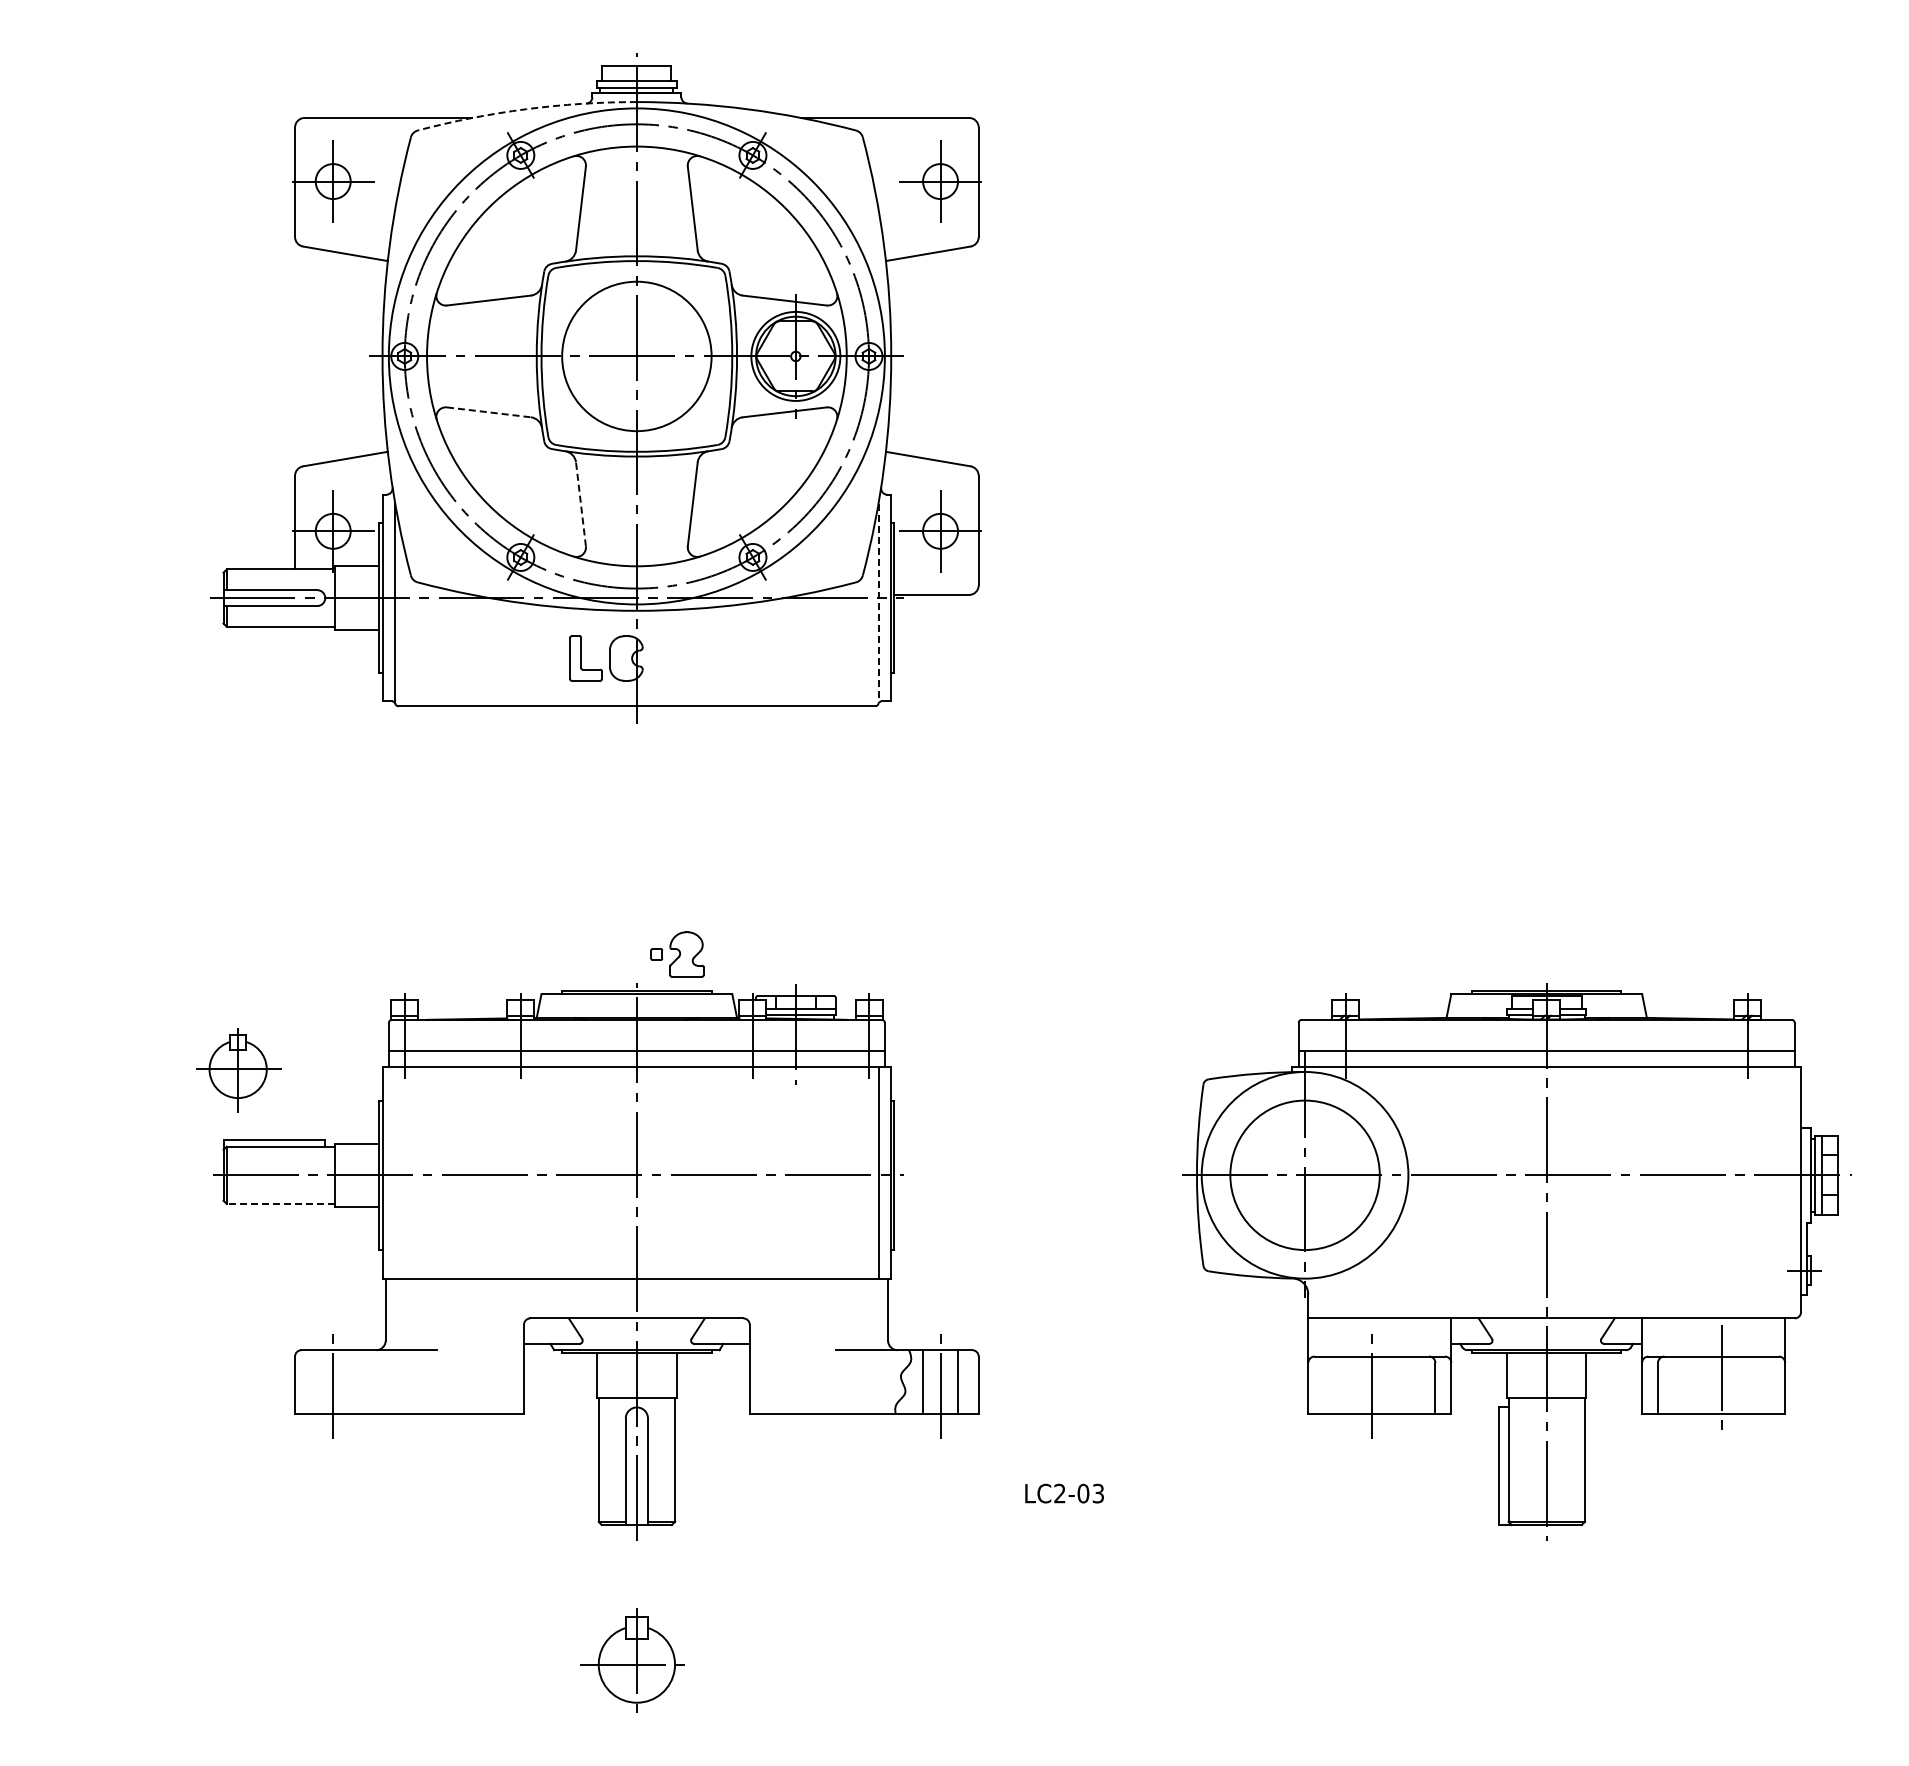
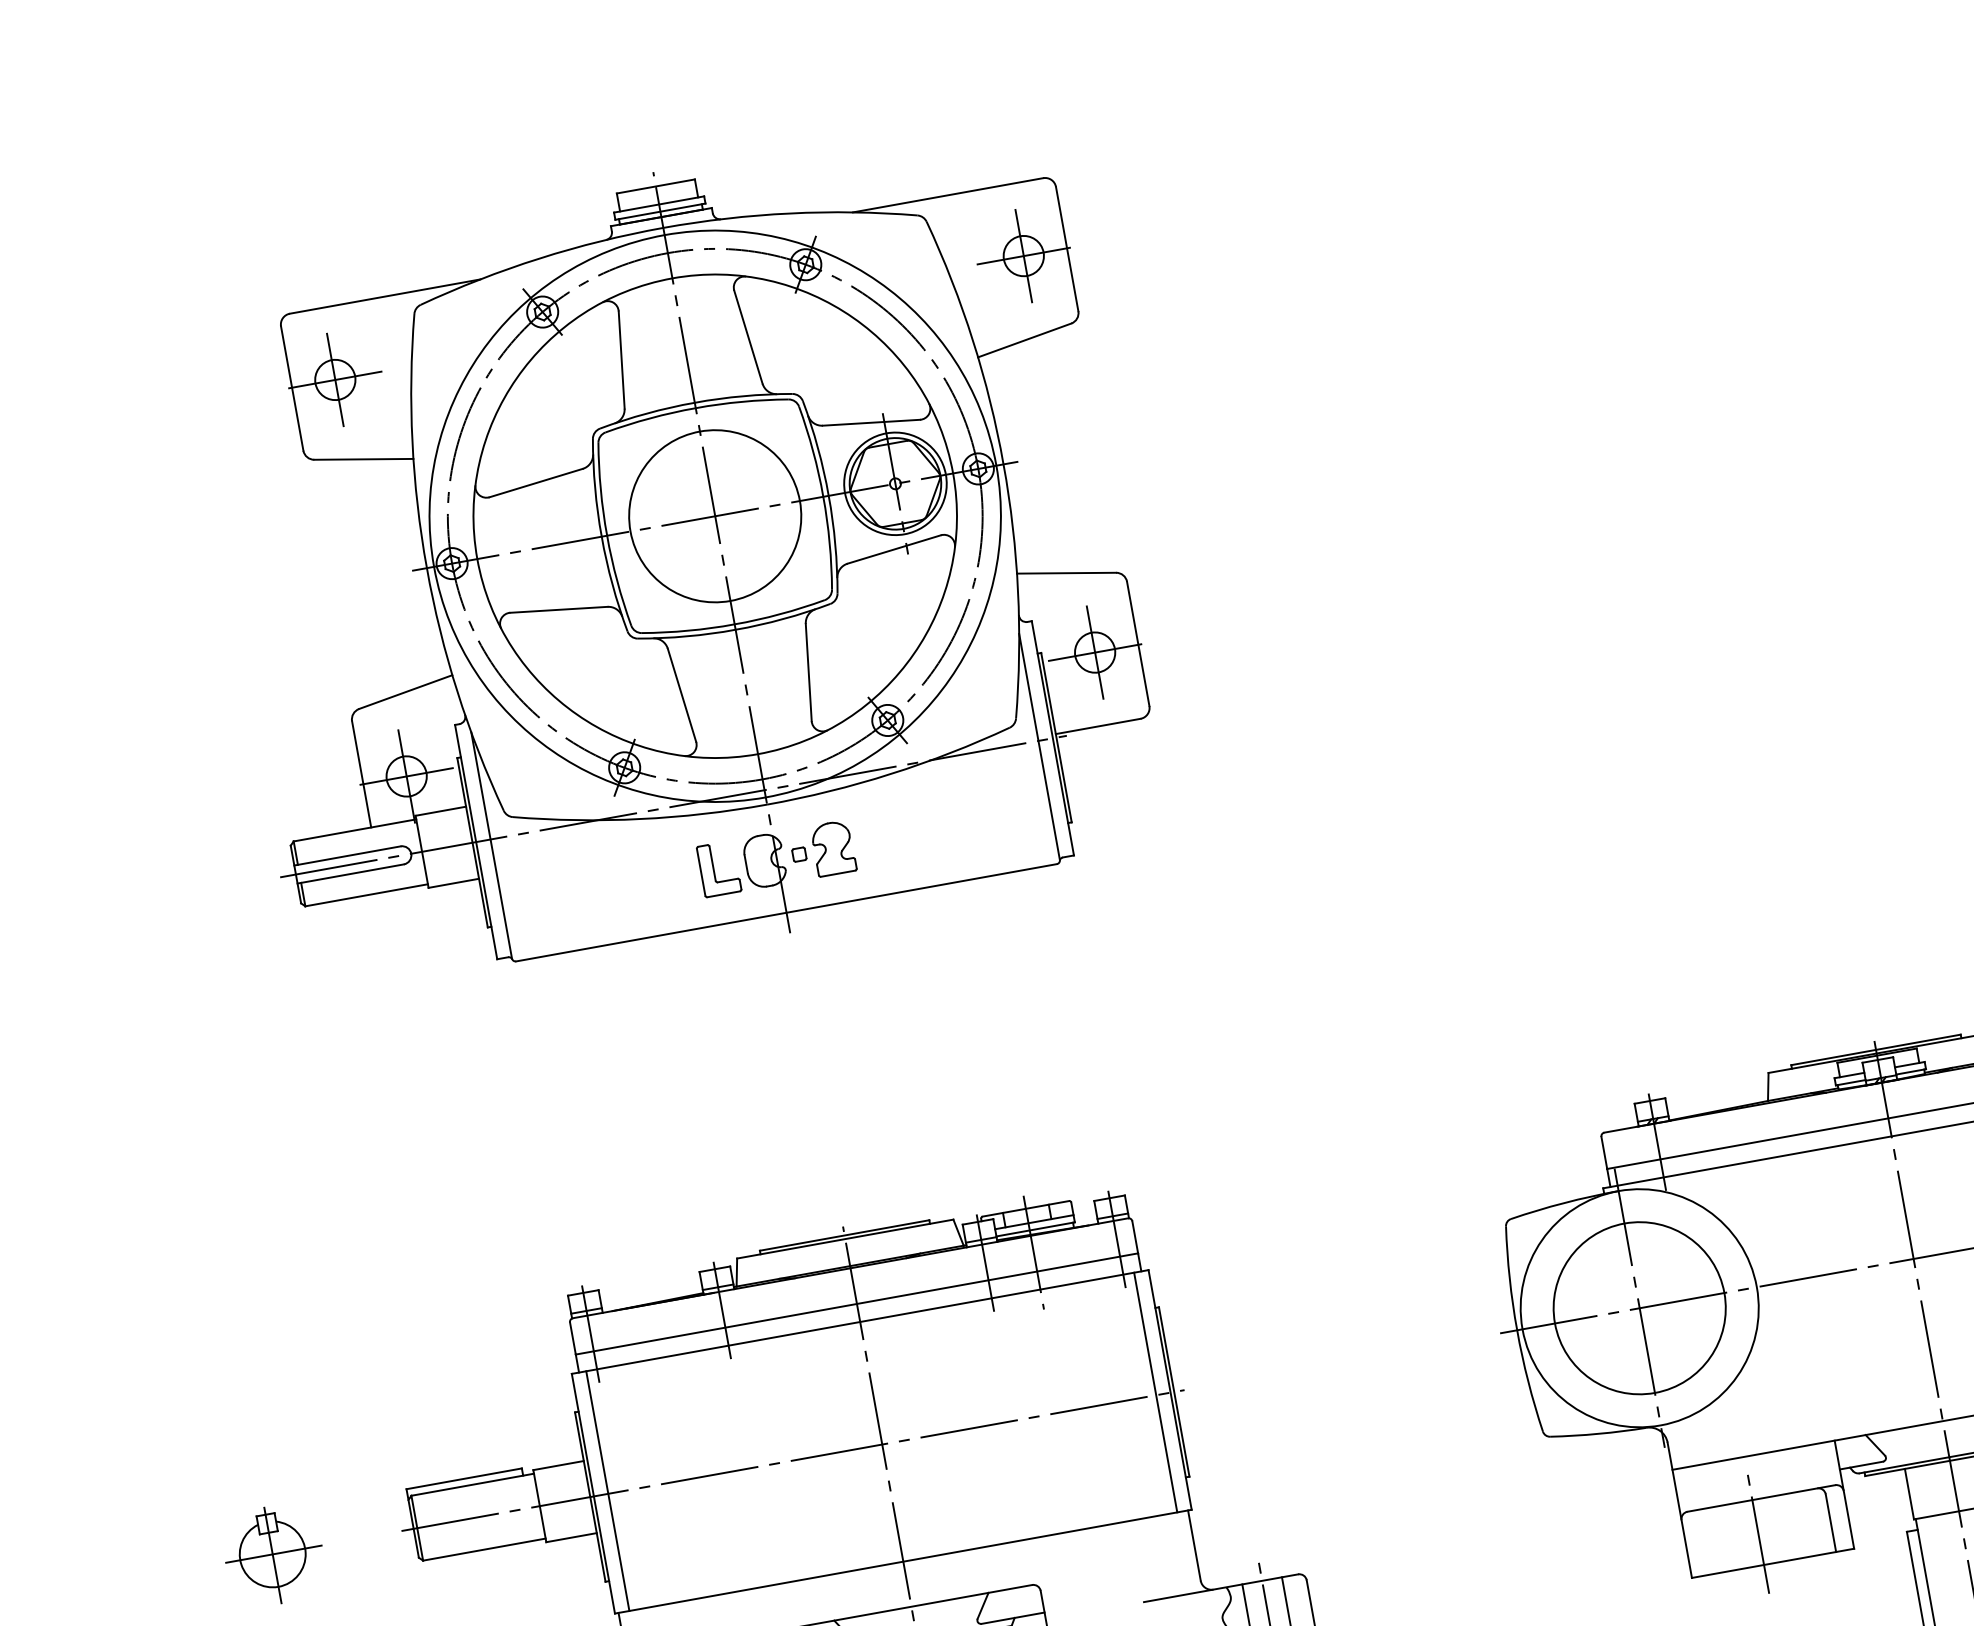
arc: (526, 109) -> (539, 258), dashed -> solid
line: (489, 412) -> (559, 609), dashed -> solid
line: (580, 503) -> (681, 694), dashed -> solid
line: (878, 603) -> (1039, 747), dashed -> solid
part: (677, 954) -> (822, 850), moved
part: (238, 1070) -> (273, 1555), moved
line: (395, 1172) -> (608, 1490), added
line: (280, 1203) -> (484, 1549), dashed -> solid

